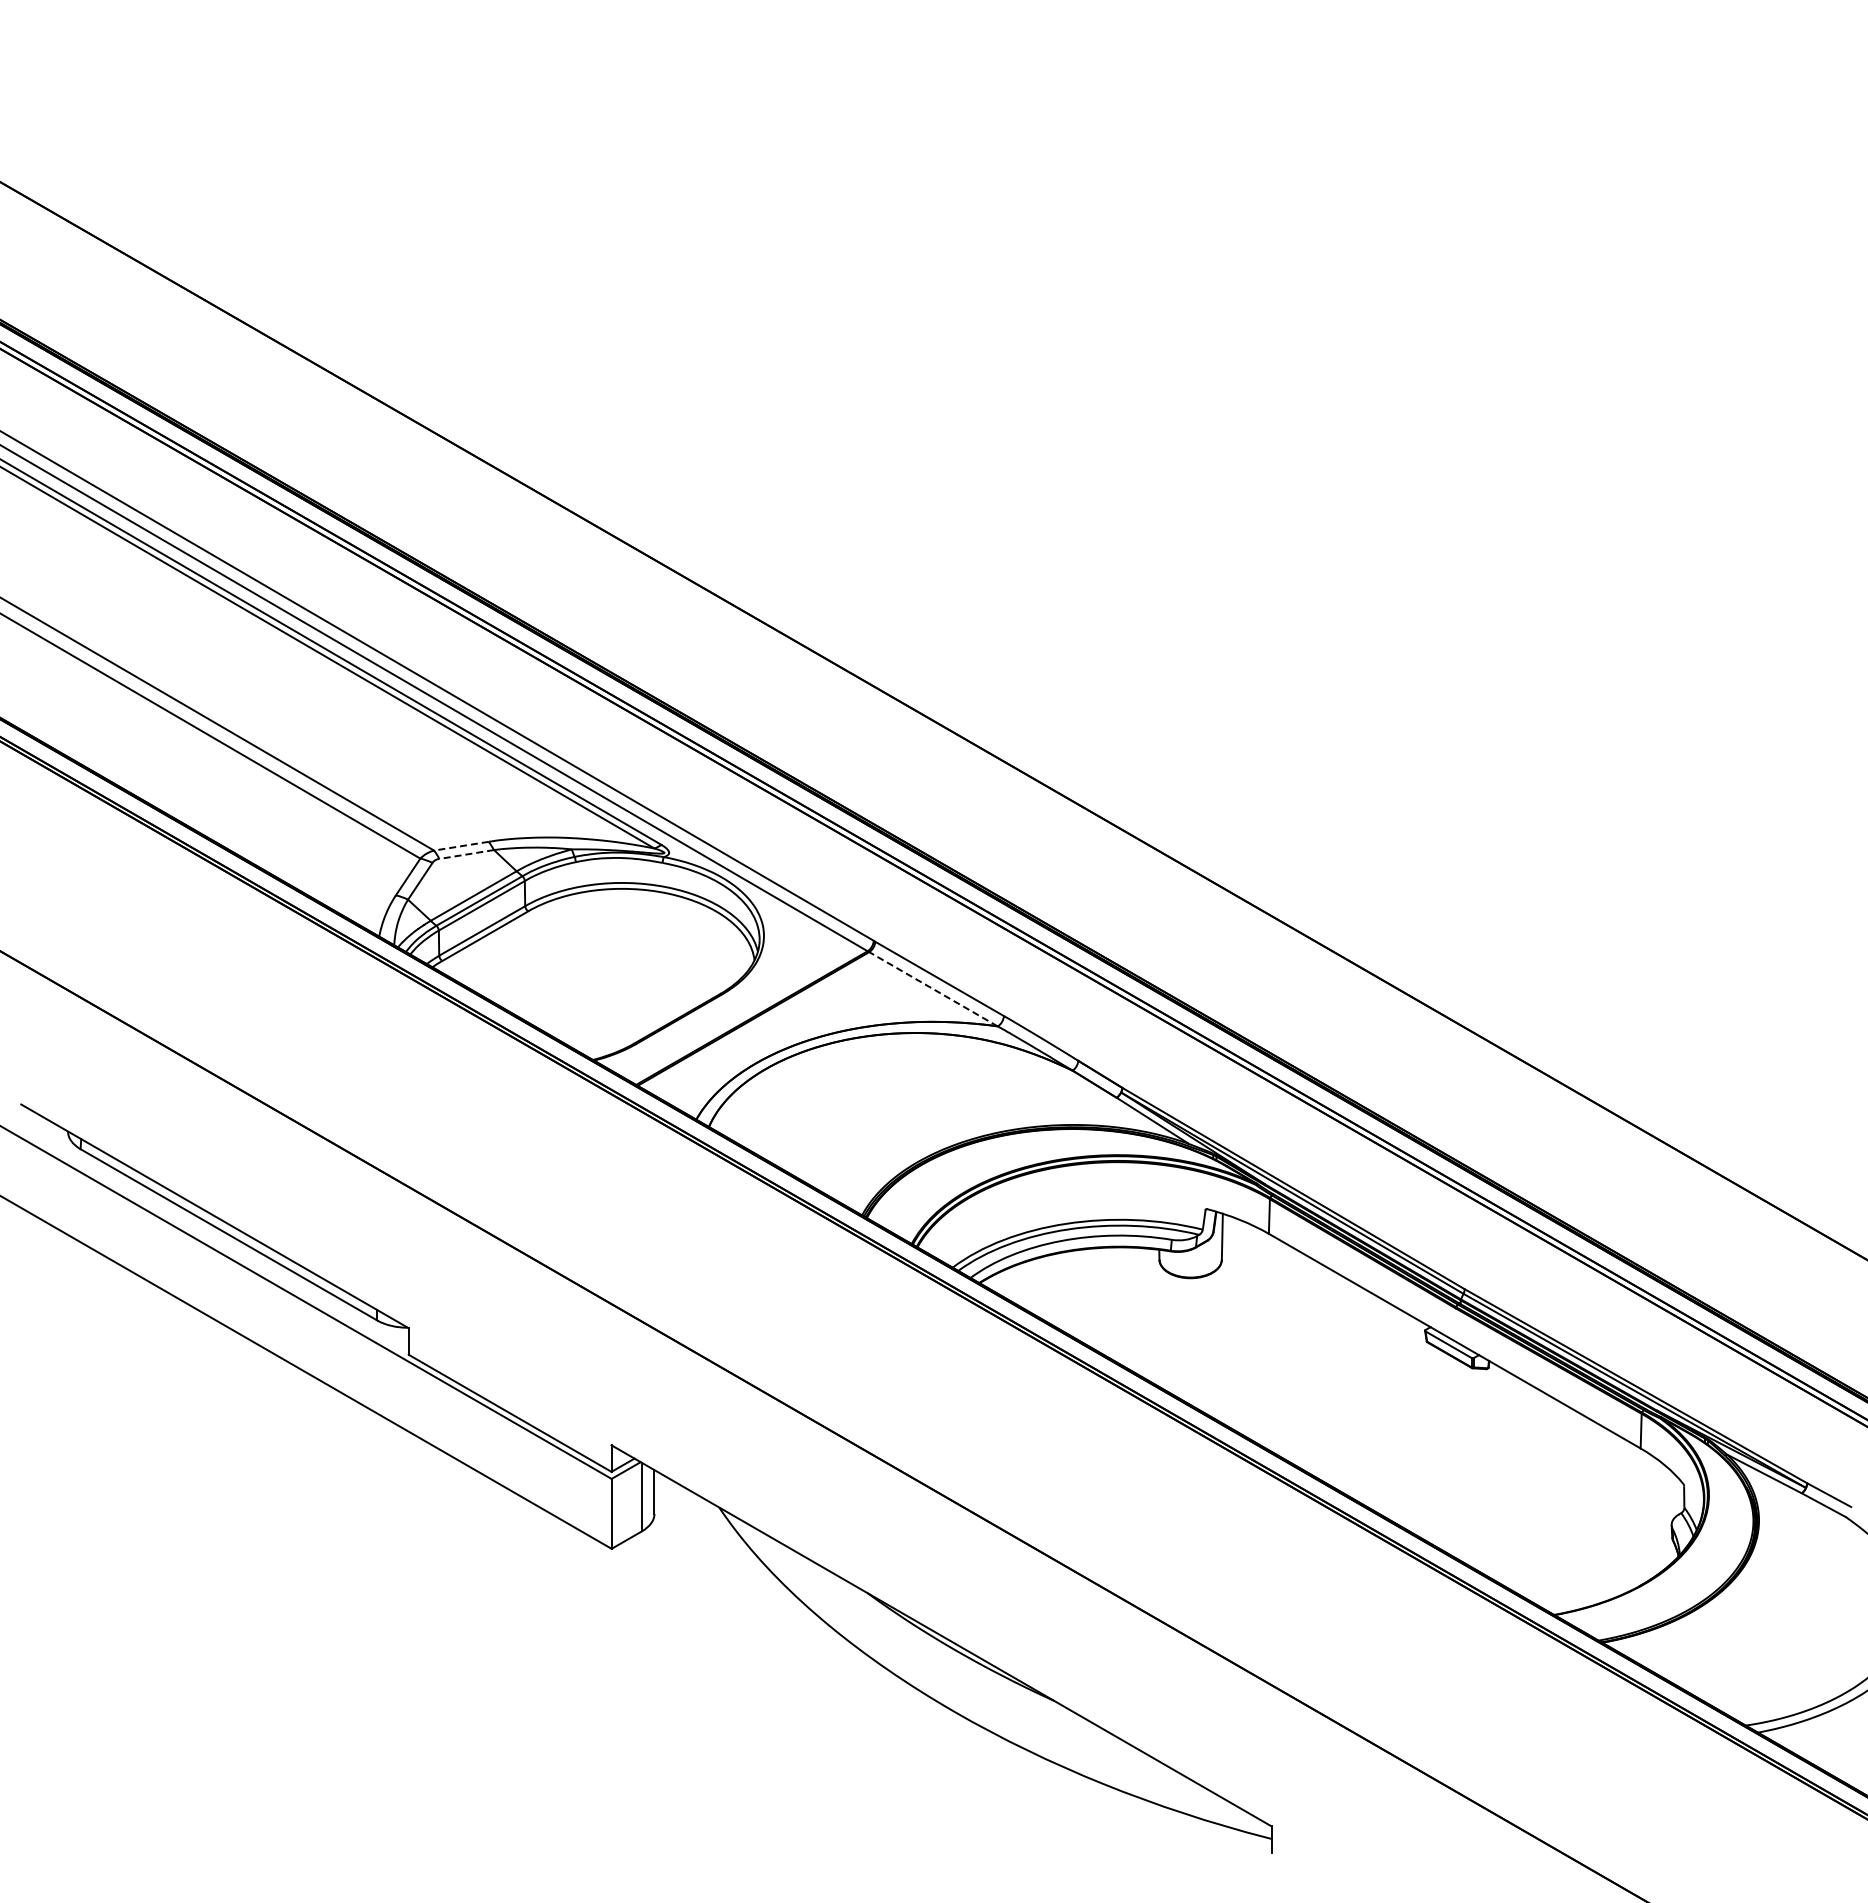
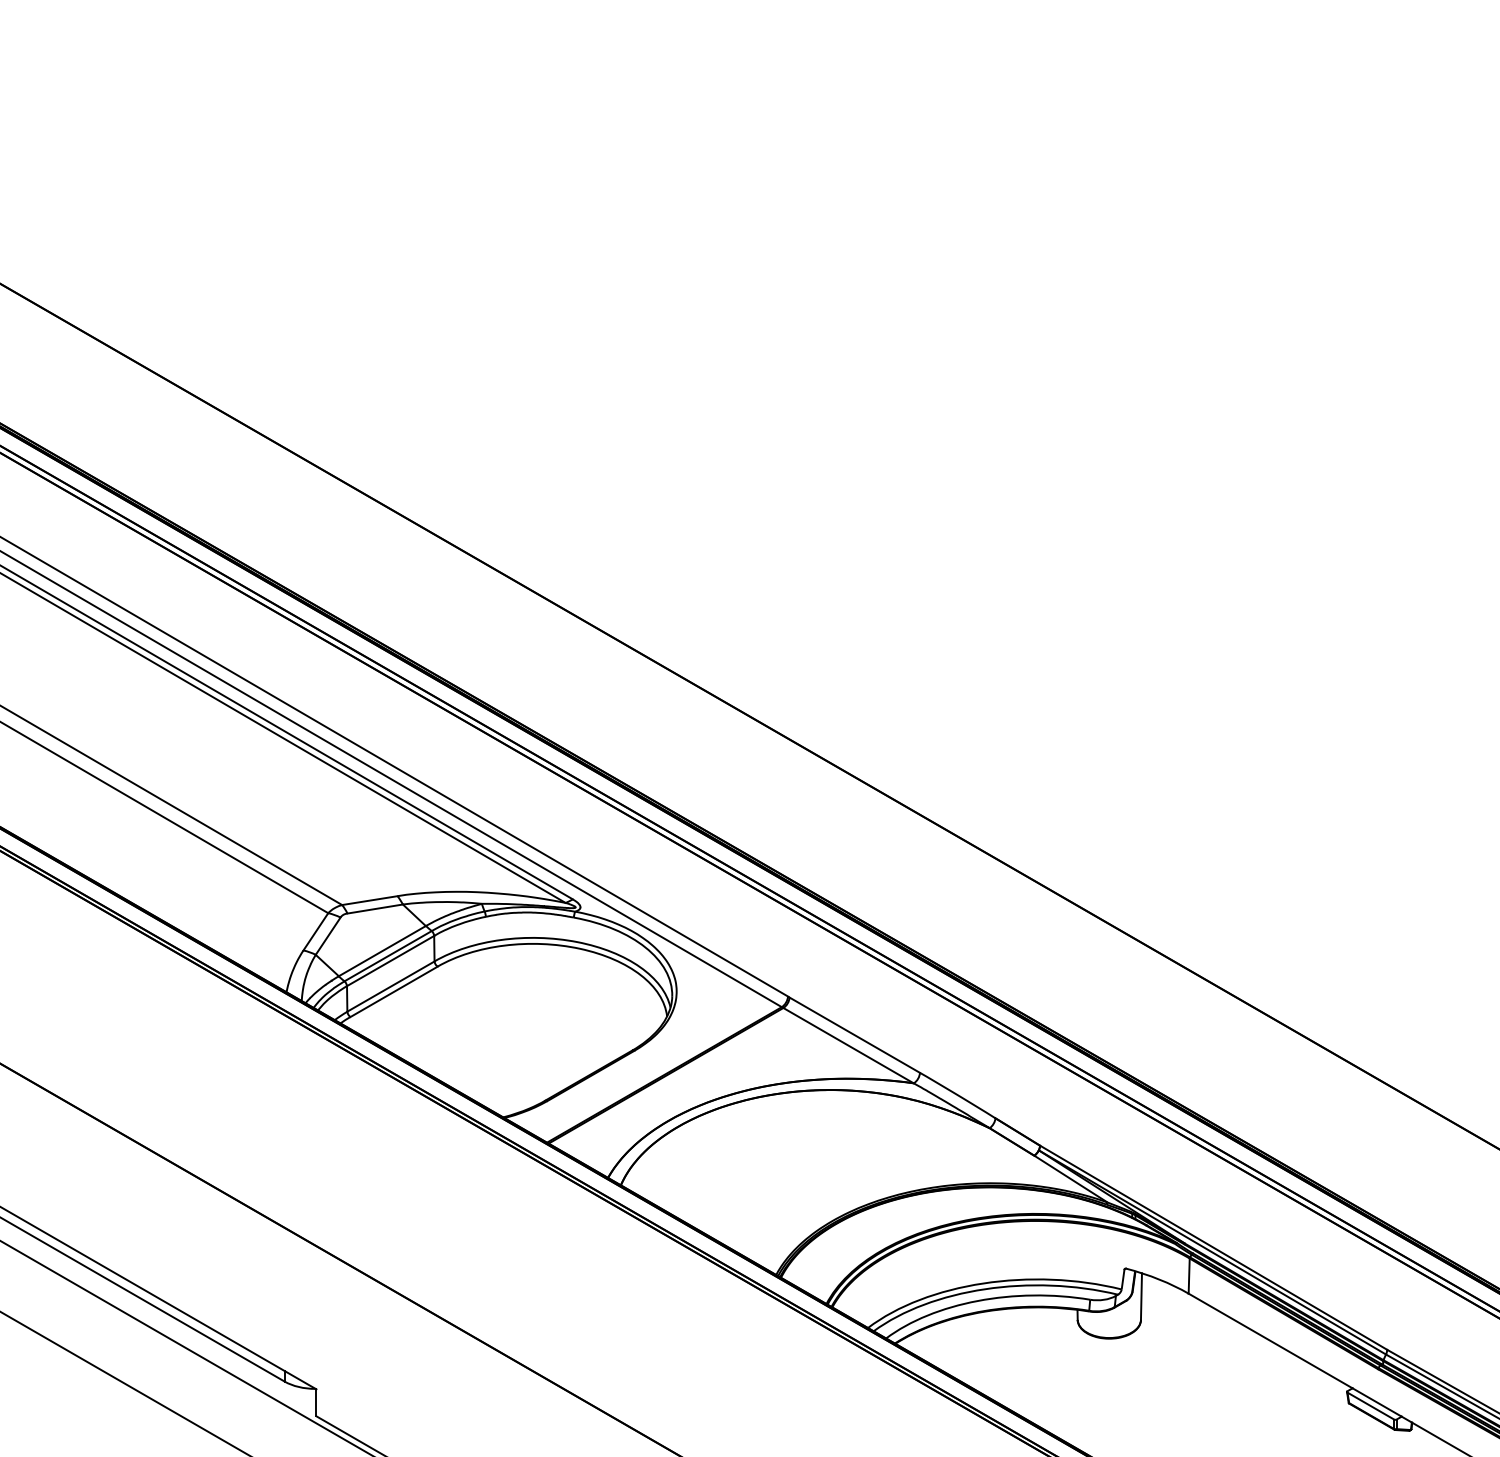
line: (461, 846) -> (369, 900), dashed -> solid
line: (466, 854) -> (375, 909), dashed -> solid
line: (933, 989) -> (848, 1045), dashed -> solid

